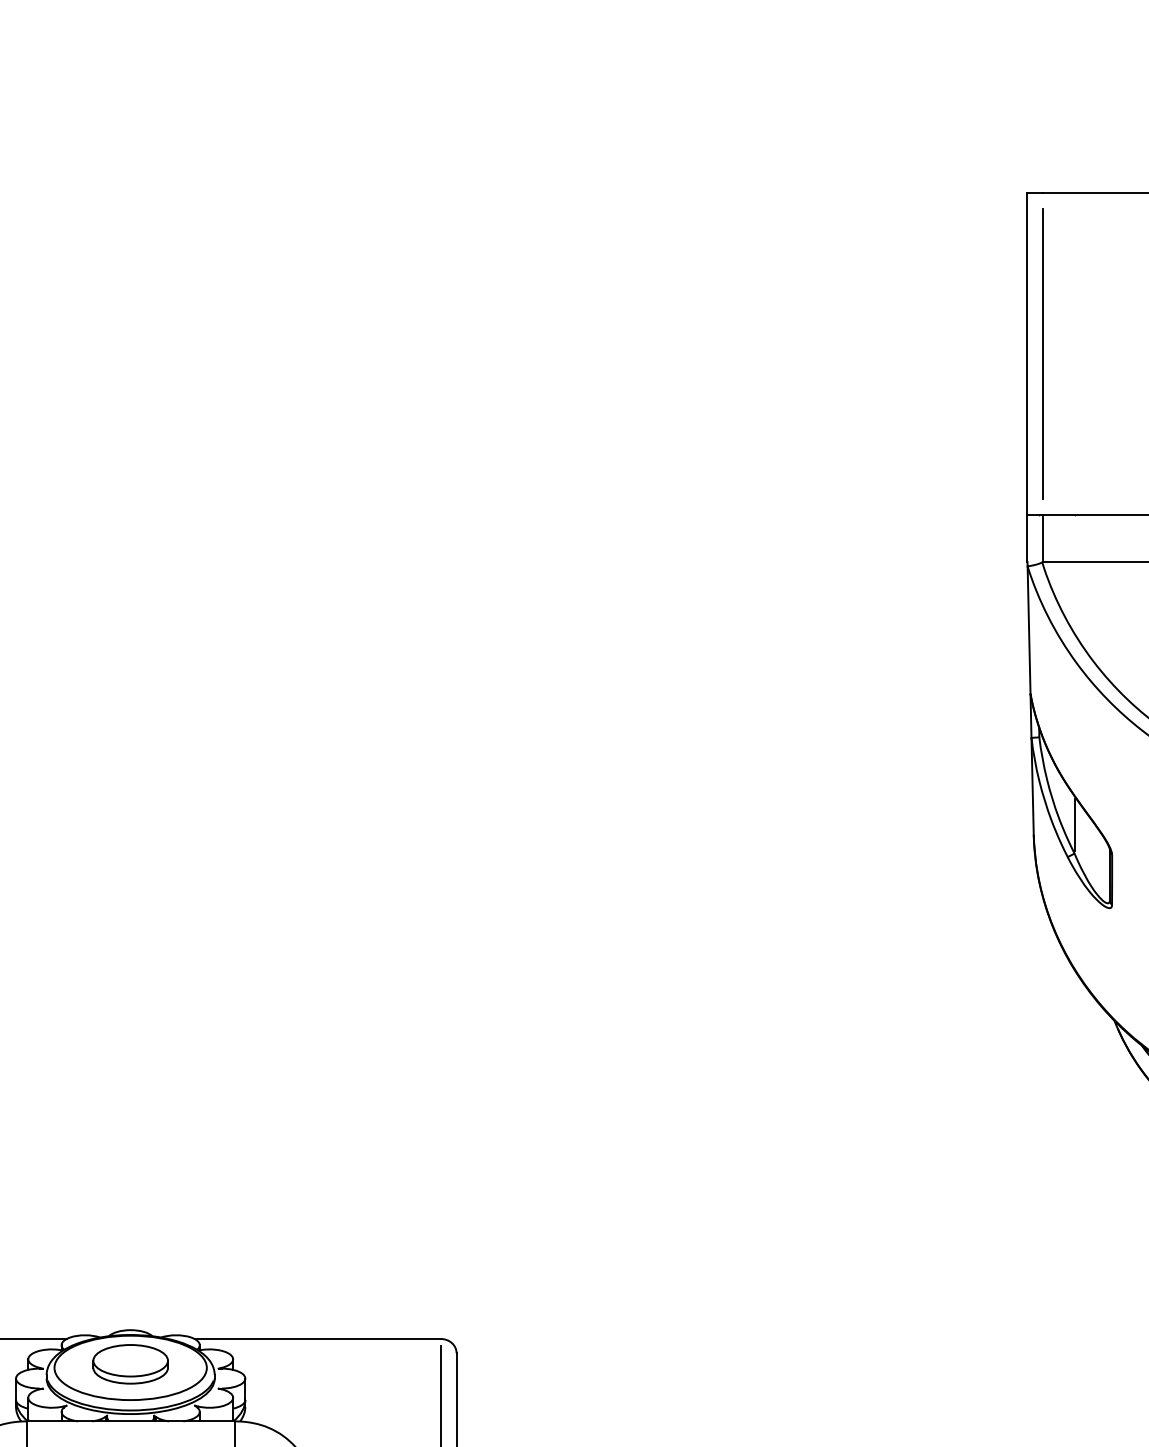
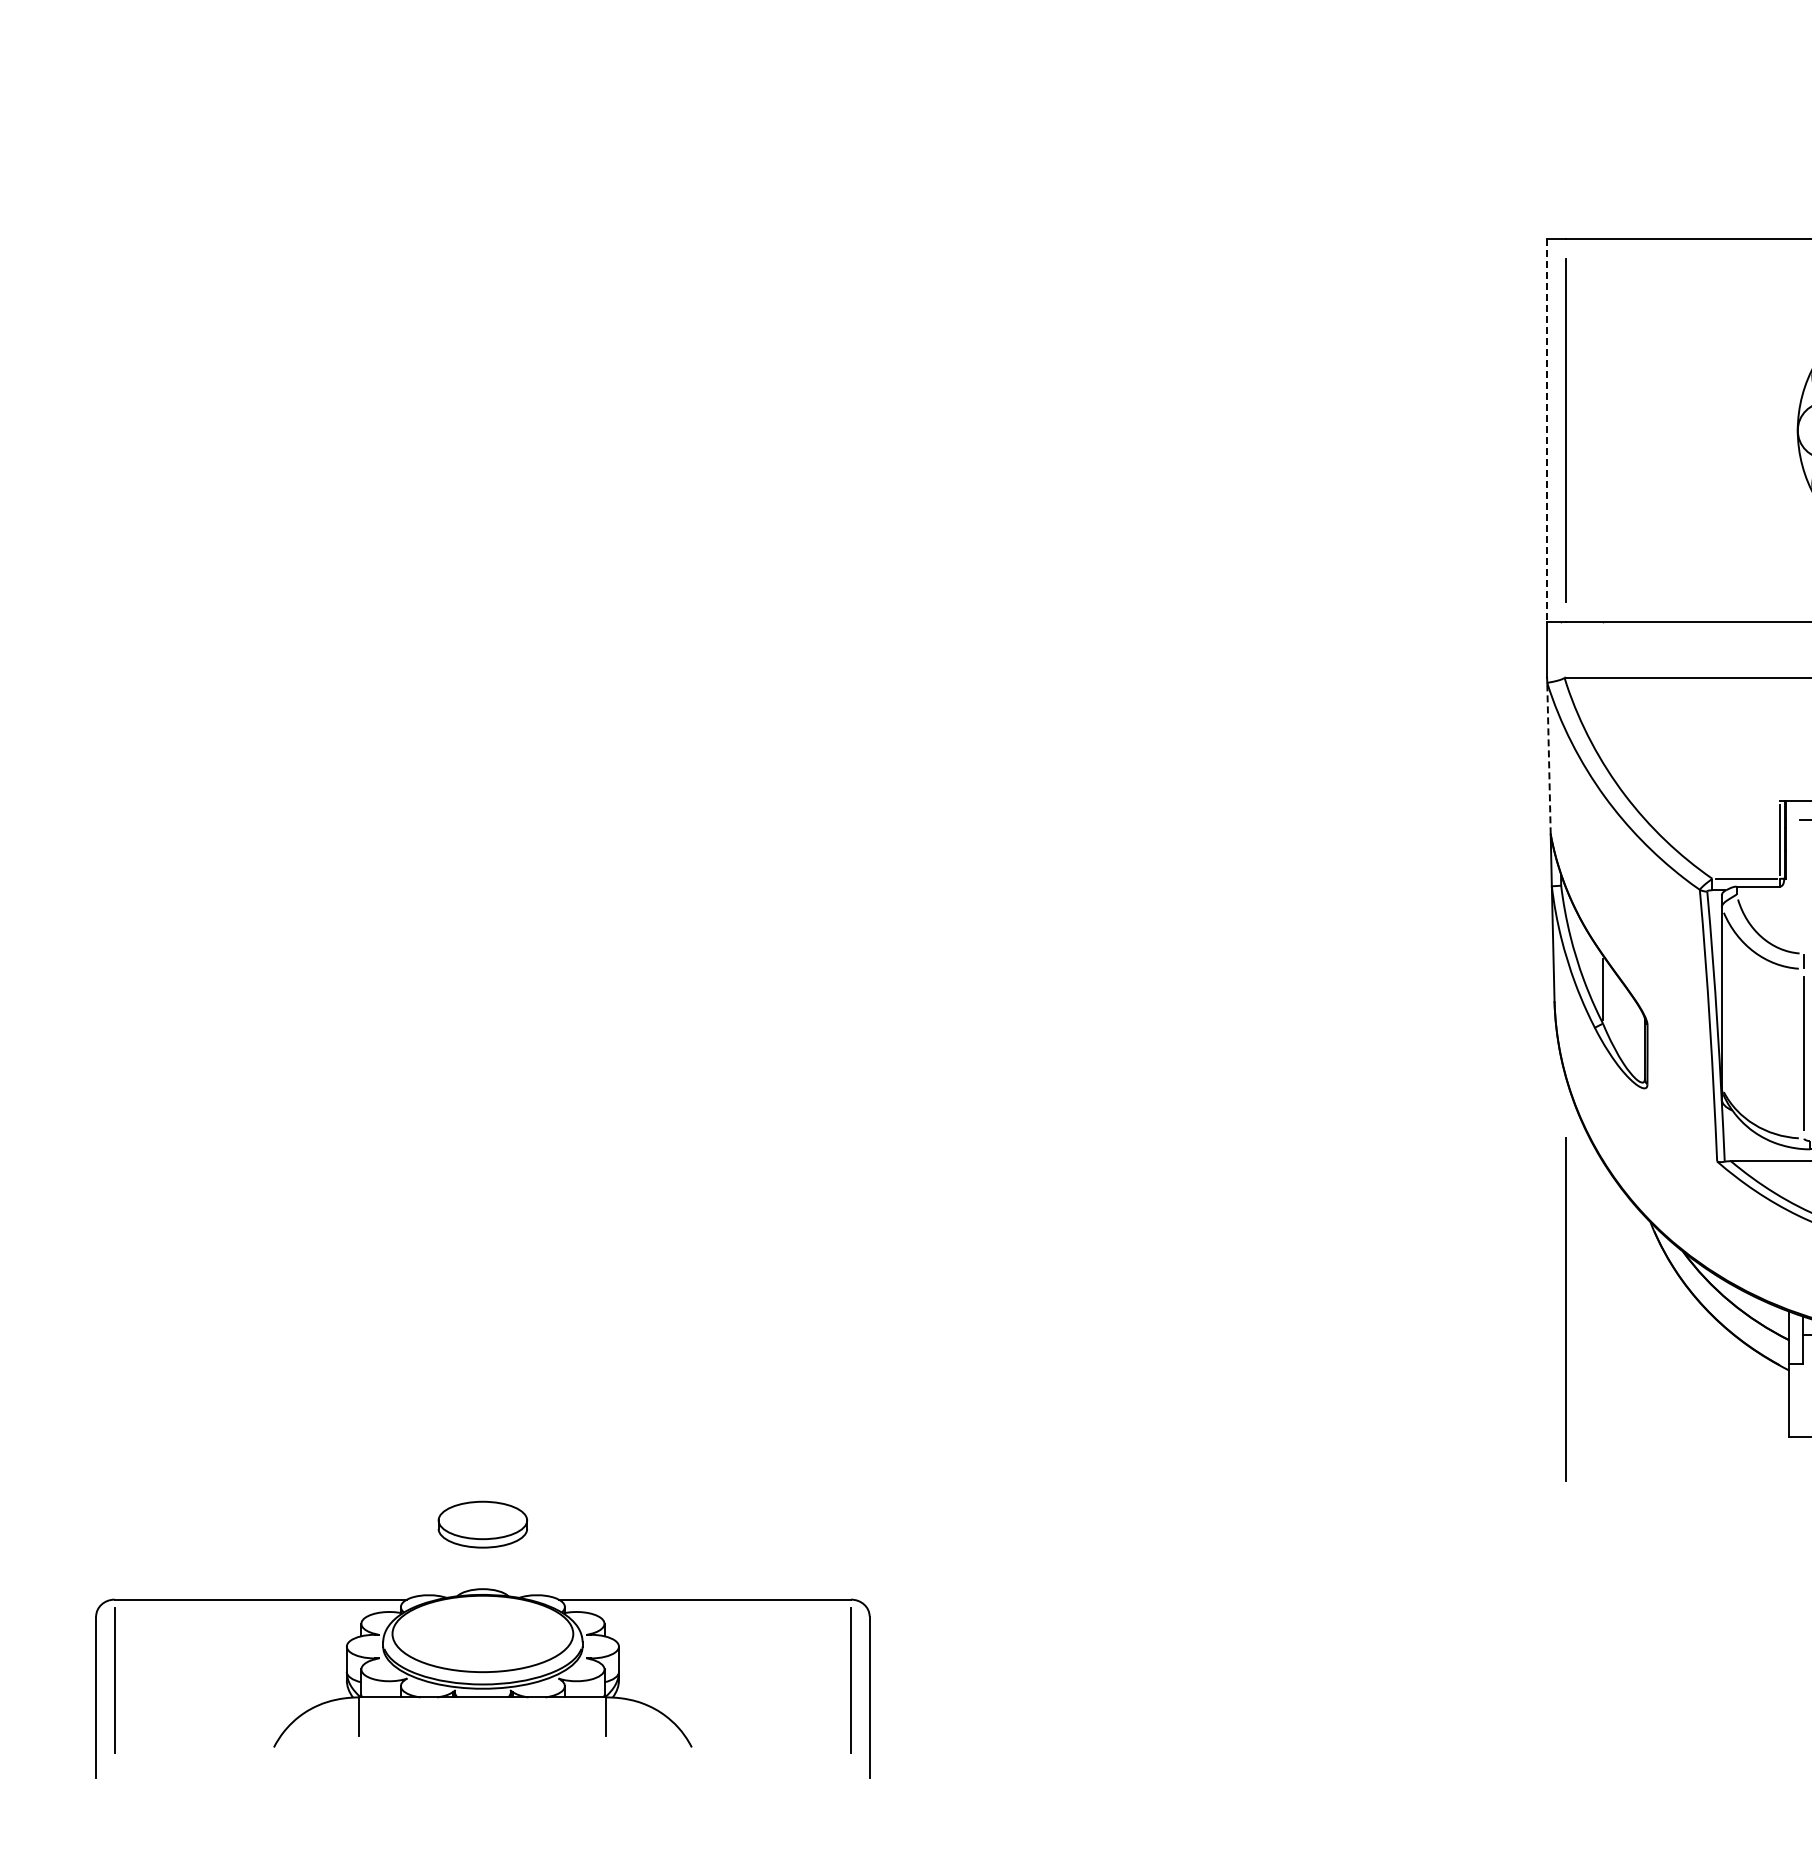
line: (1027, 354) -> (1547, 431), solid -> dashed
line: (1042, 538) -> (1565, 649), removed
line: (1029, 630) -> (1549, 758), solid -> dashed
line: (1042, 1094) -> (1565, 1309), added
part: (130, 1364) -> (482, 1524), moved

